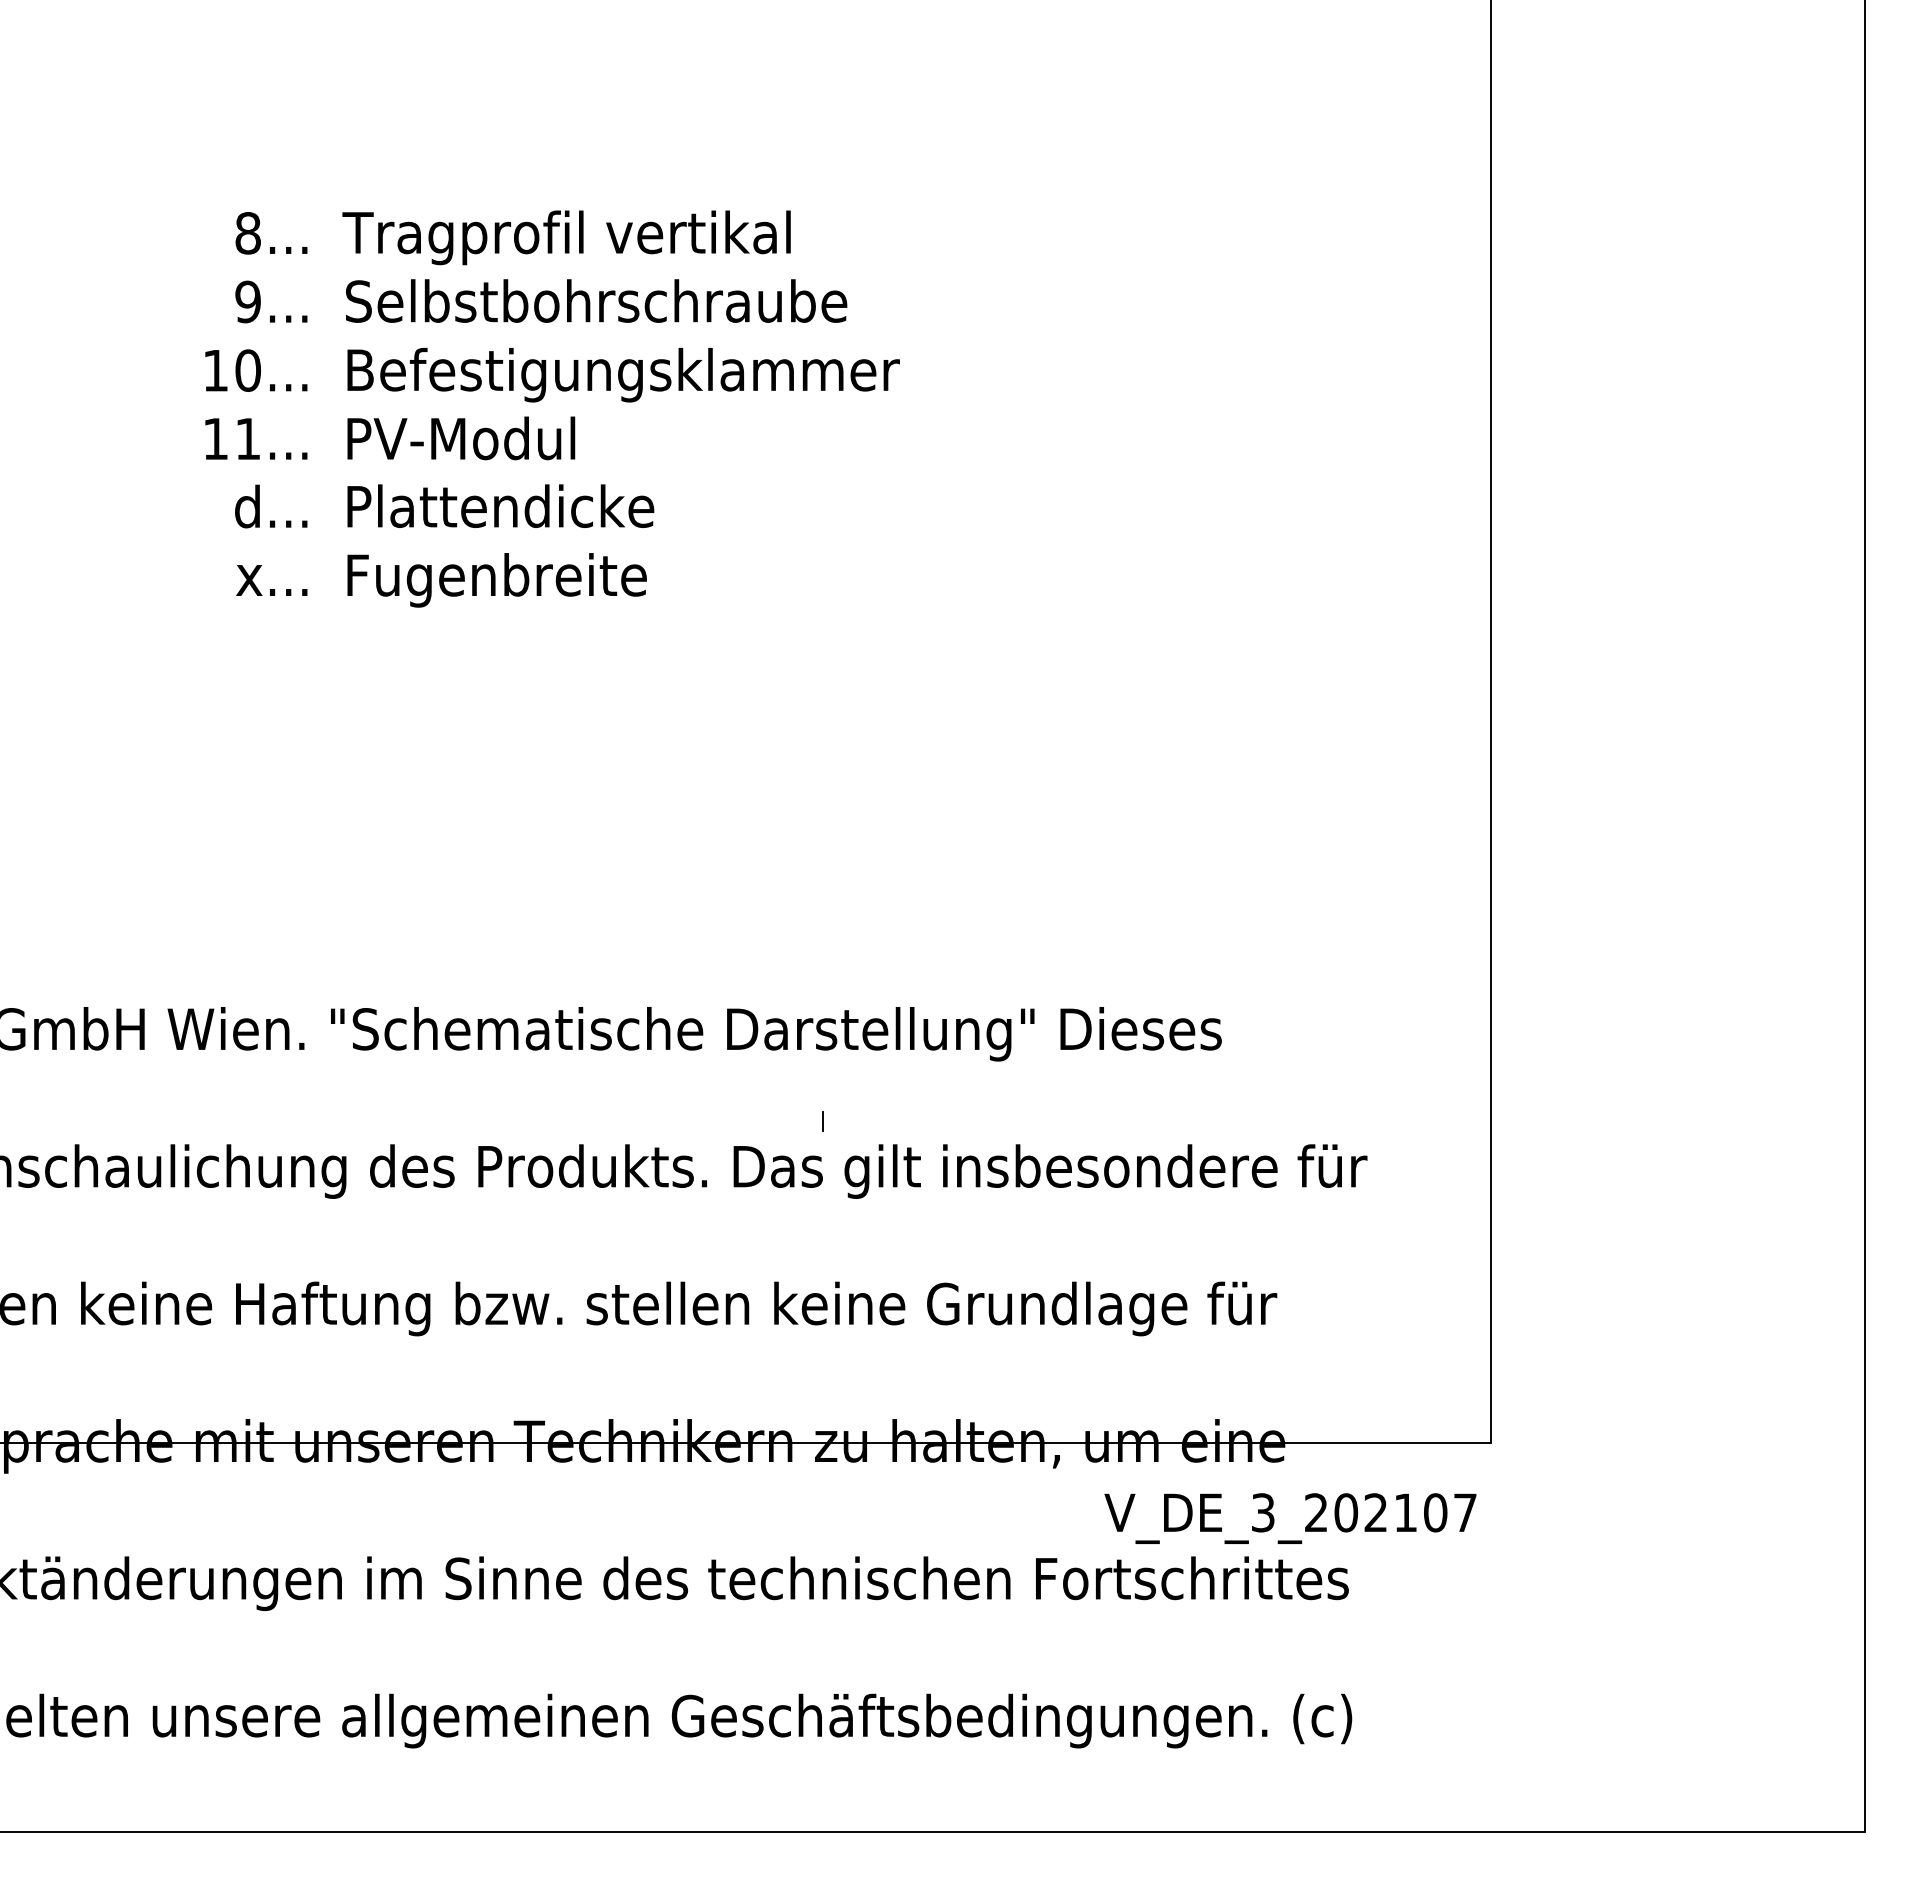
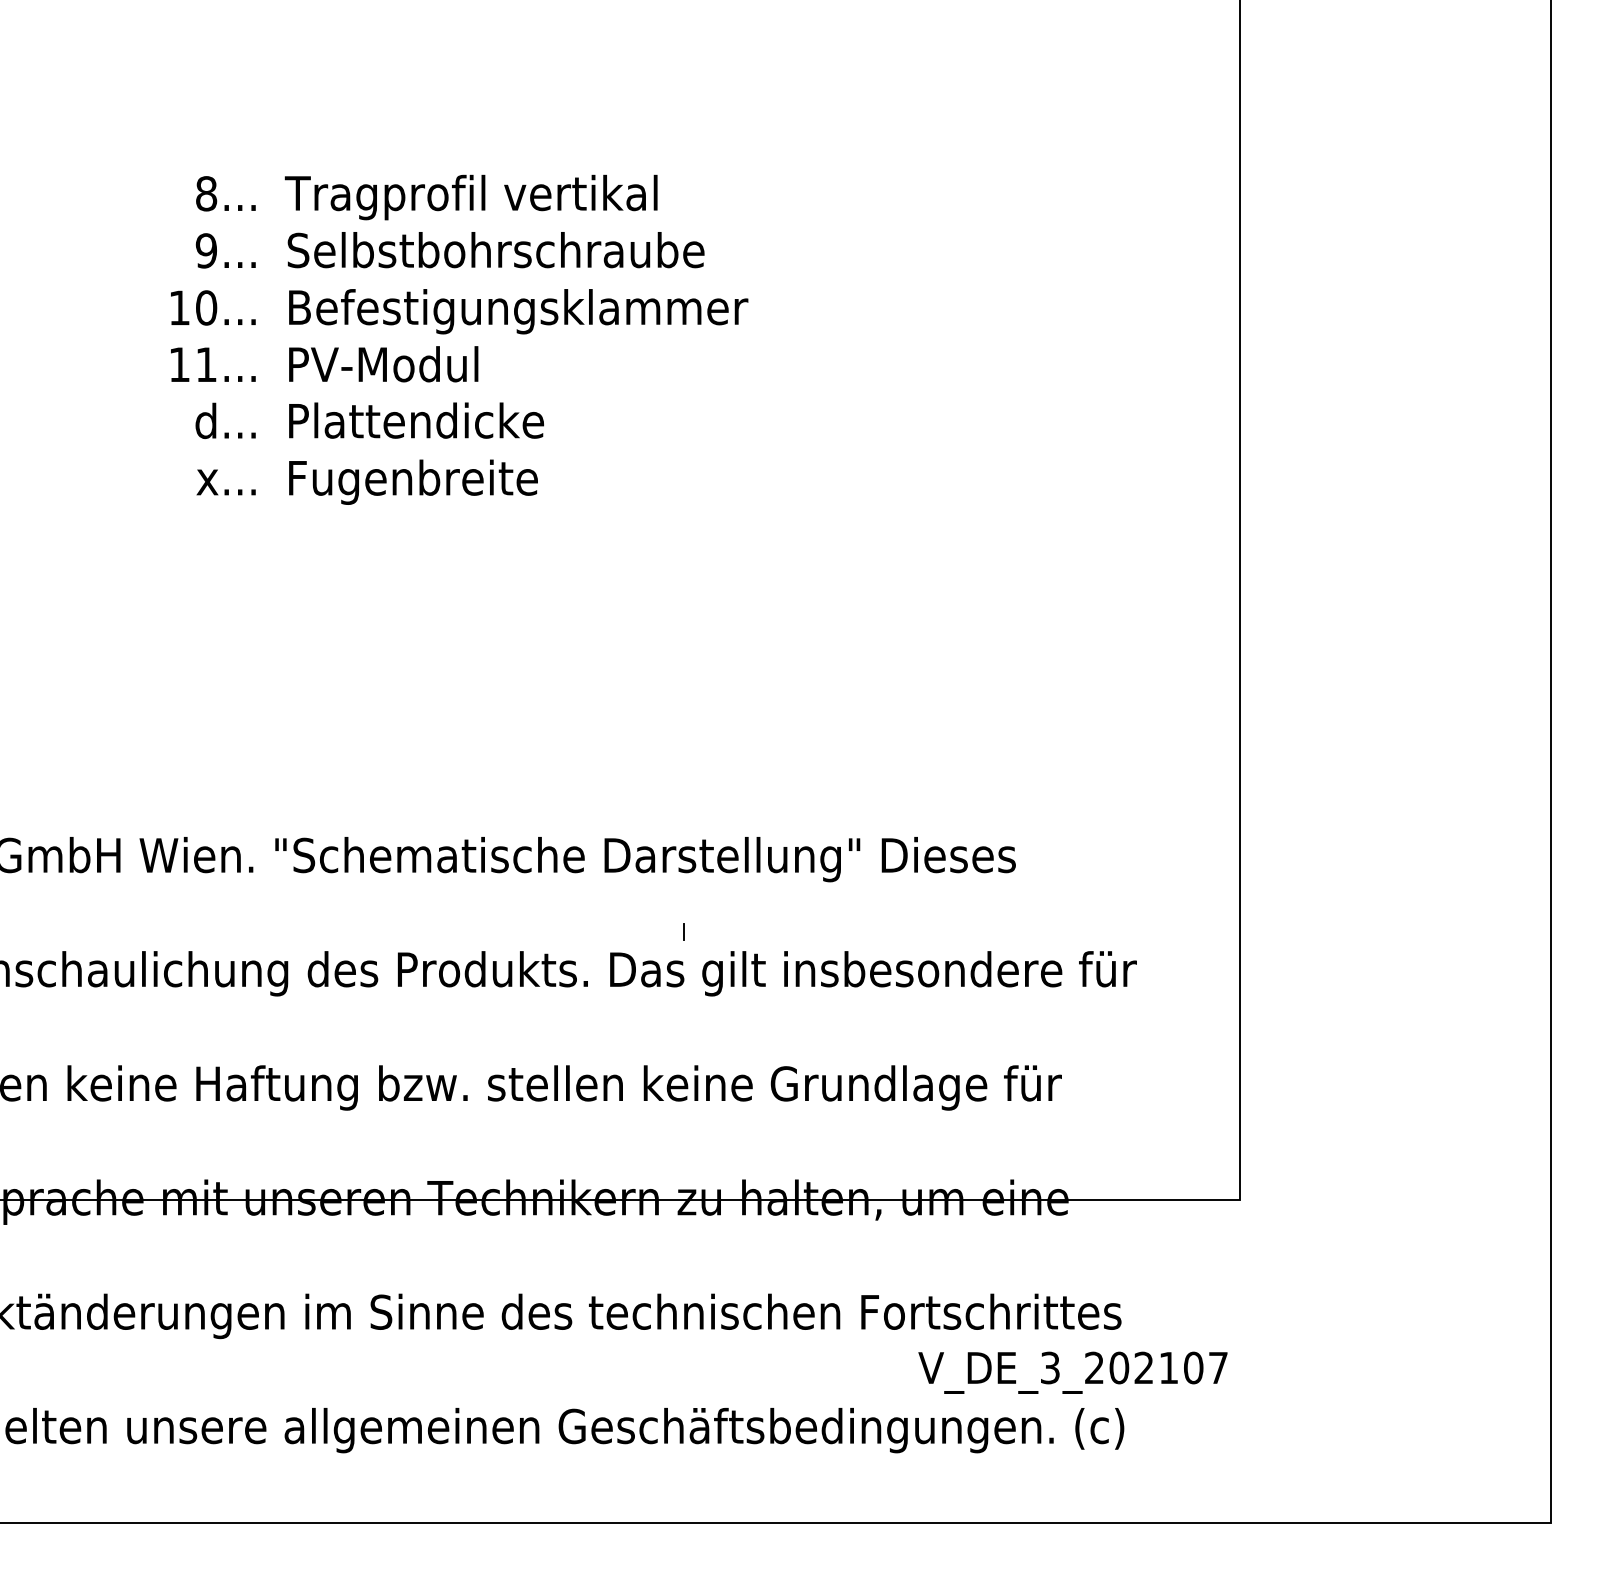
text: (1290, 1518) -> (1072, 1372), moved

